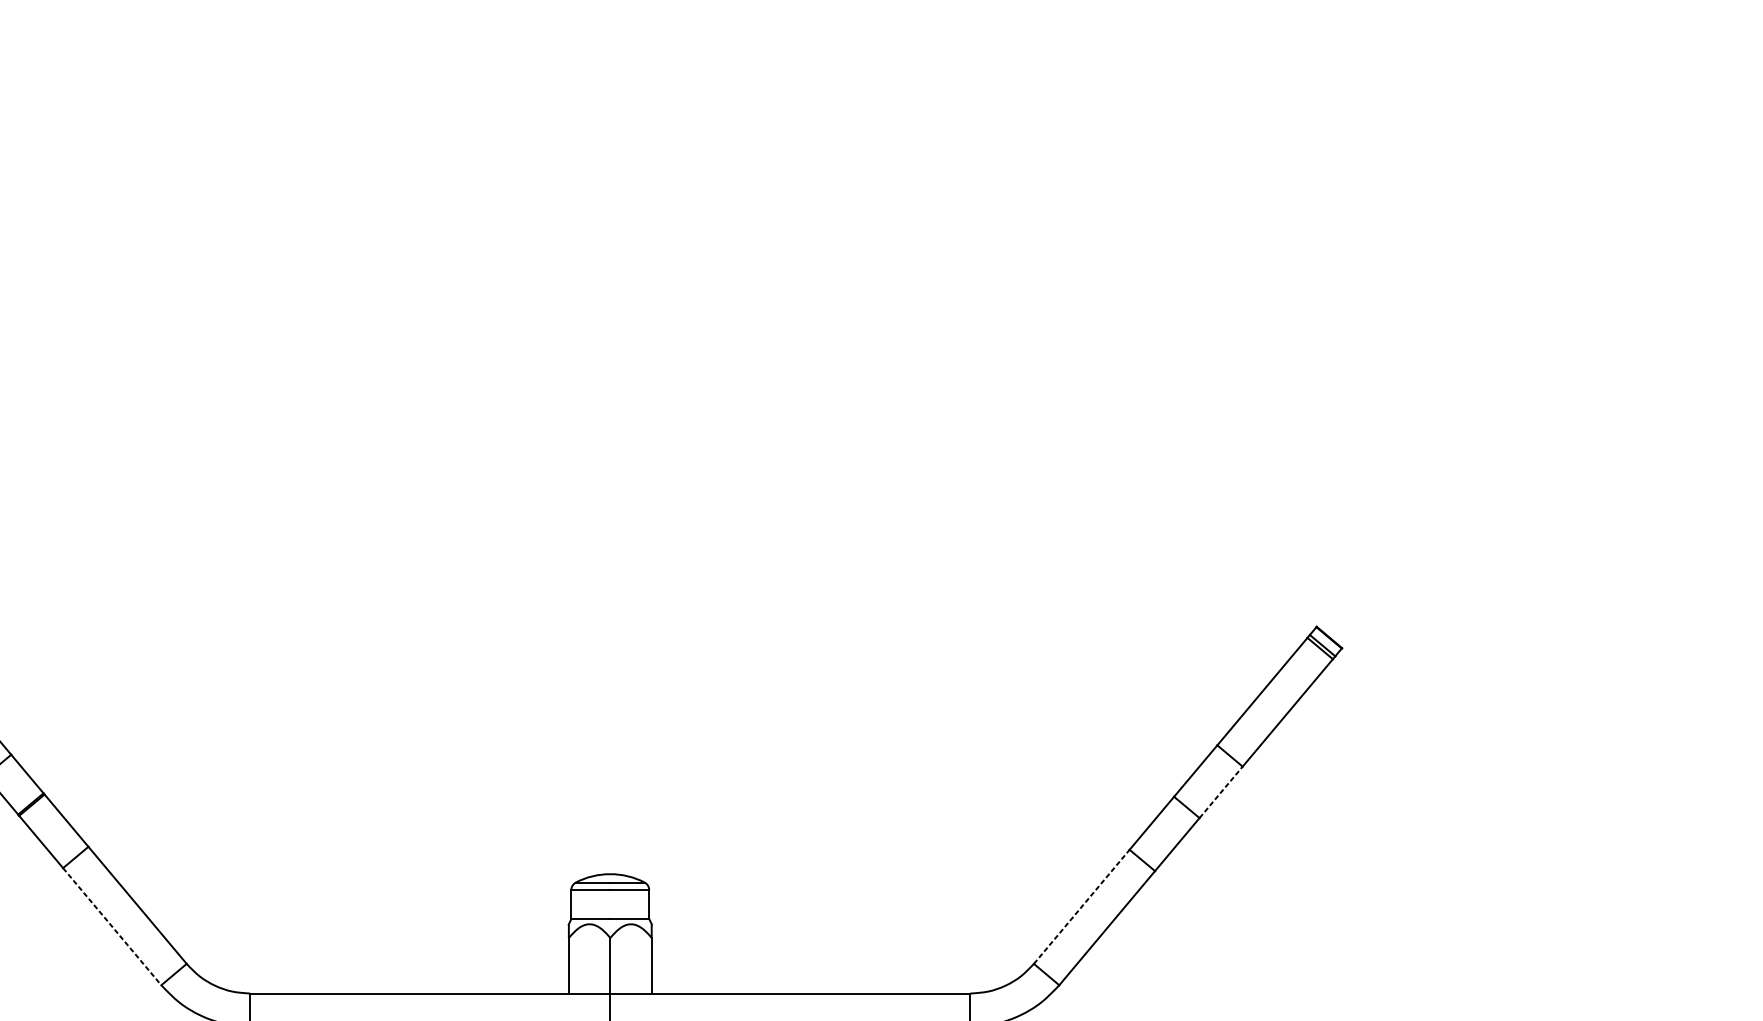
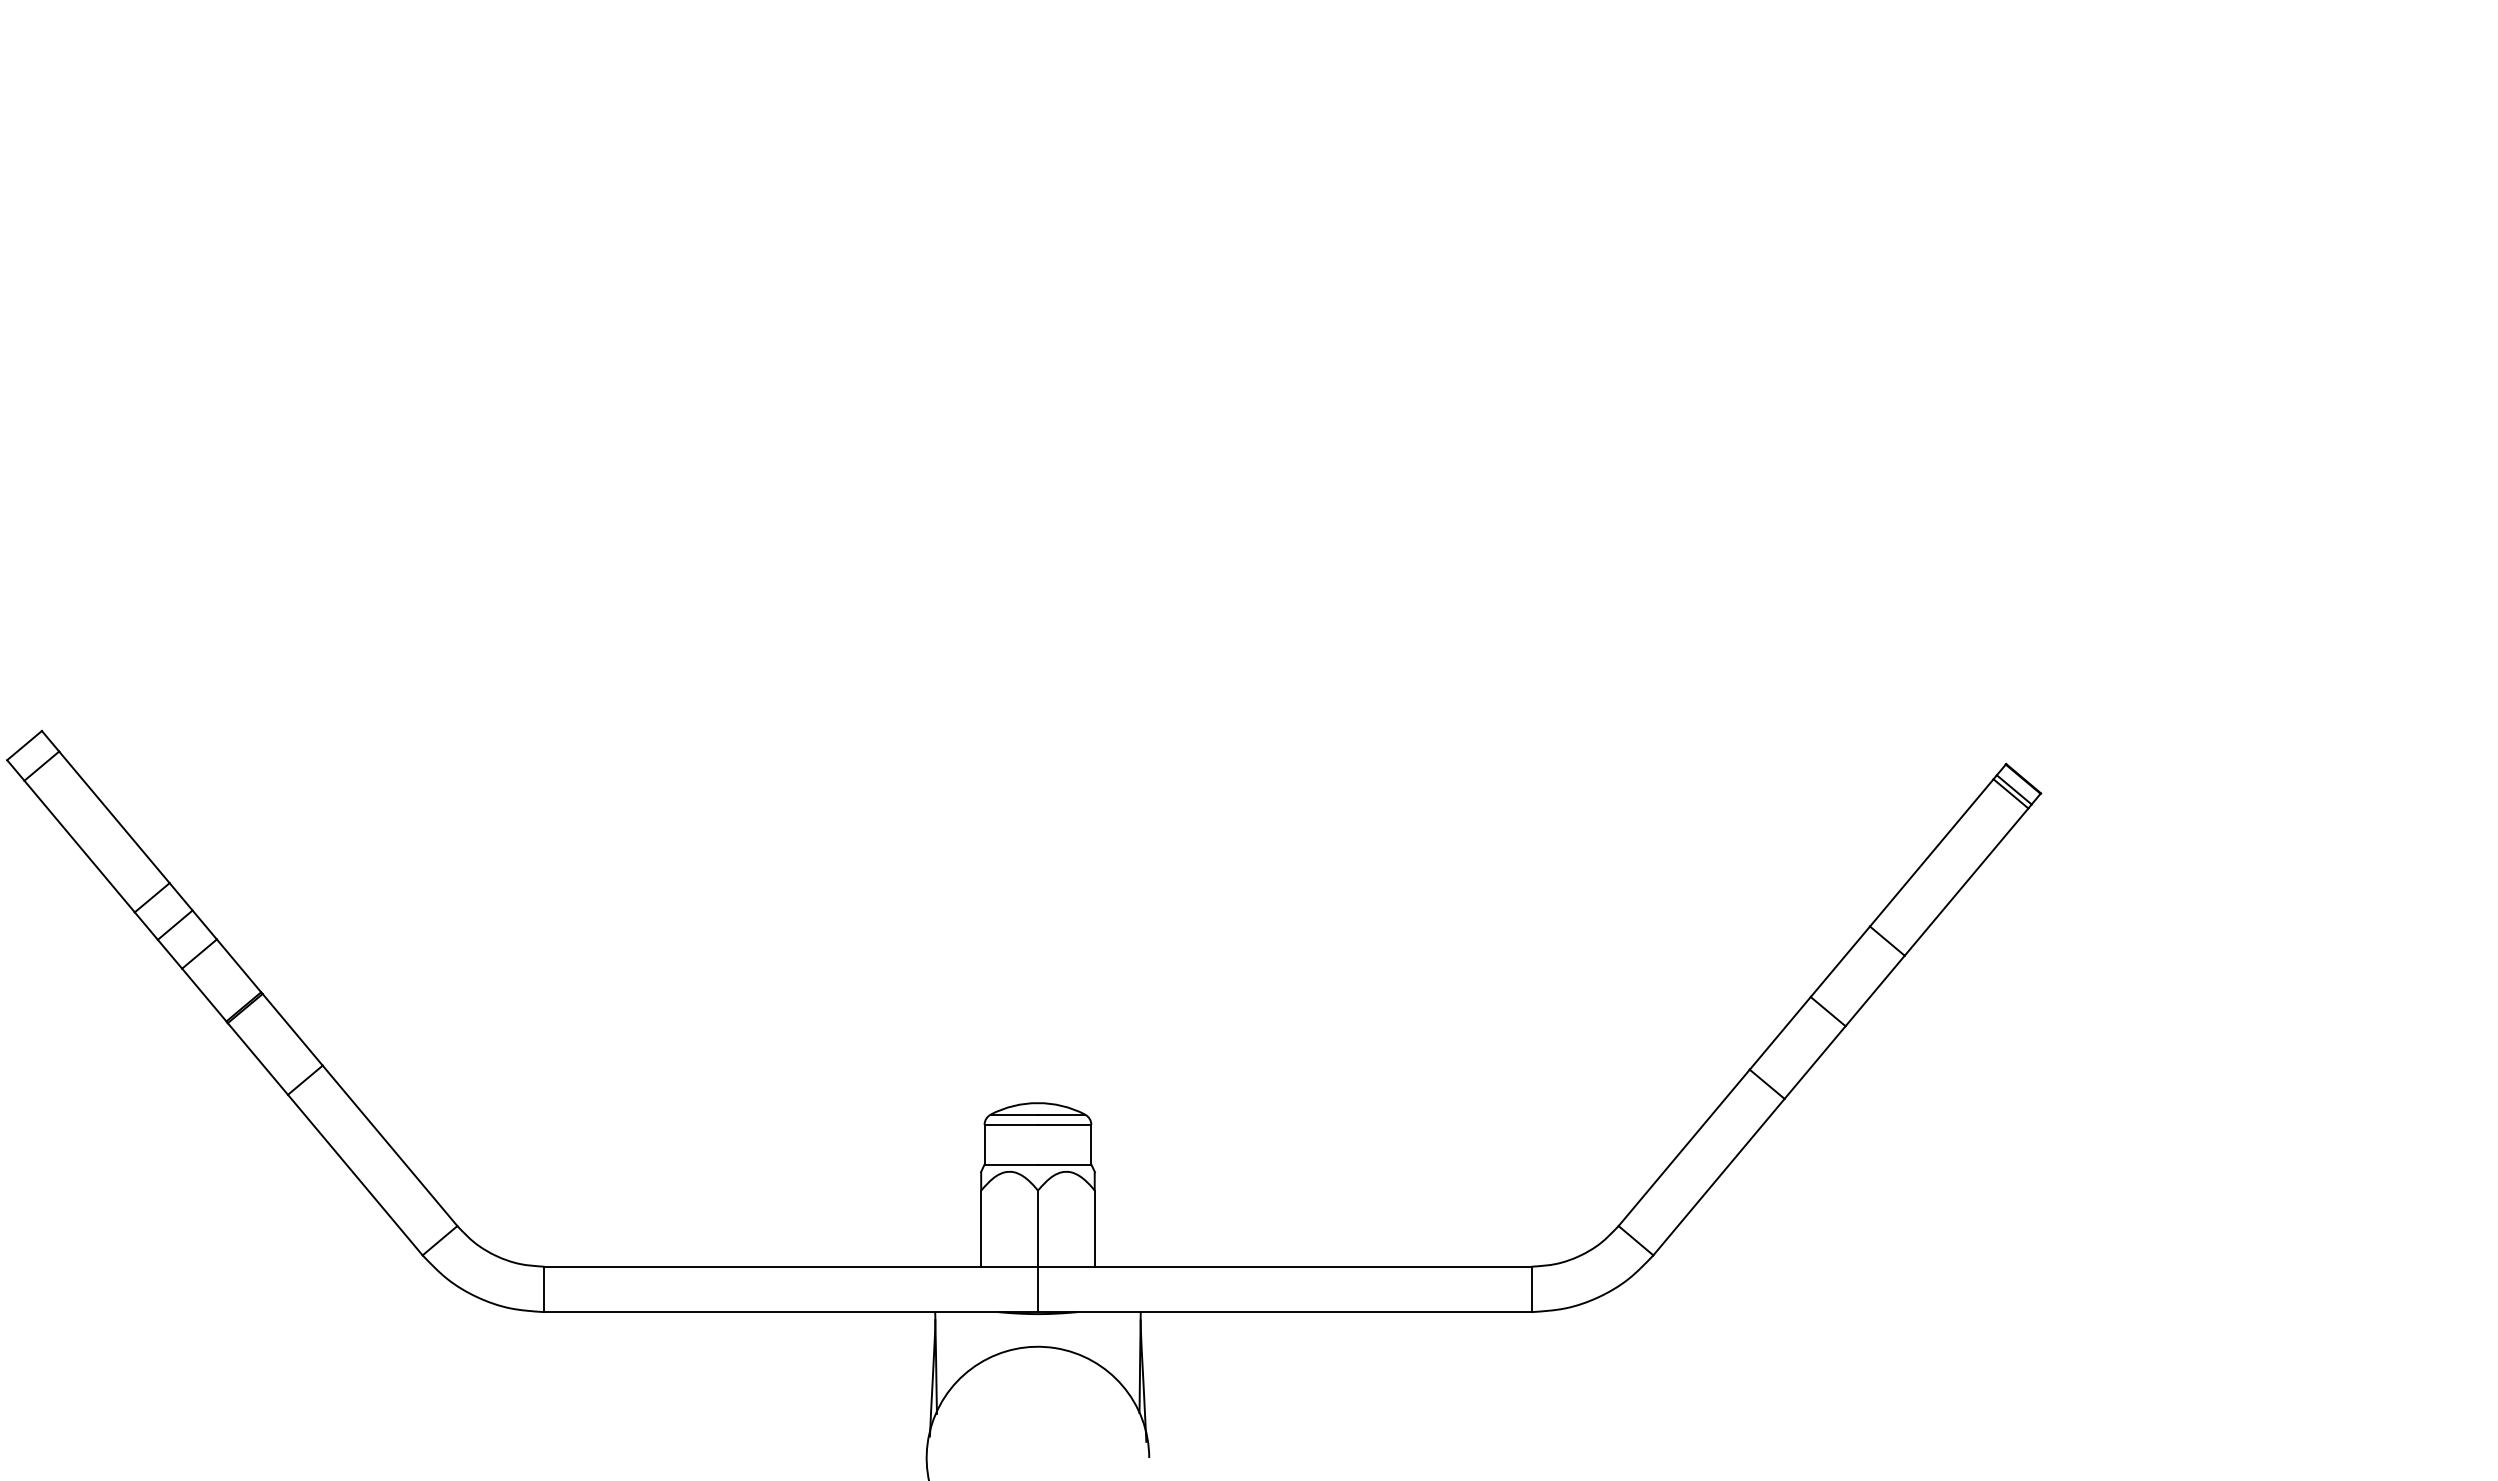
line: (1221, 792) -> (1875, 990), dashed -> solid
line: (1082, 906) -> (1684, 1147), dashed -> solid
line: (112, 926) -> (355, 1175), dashed -> solid

